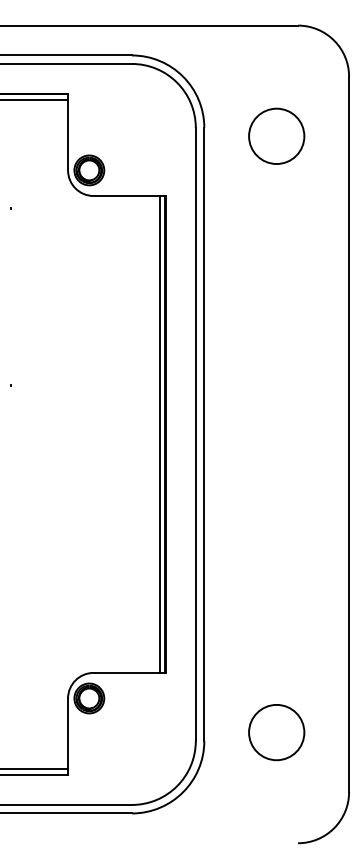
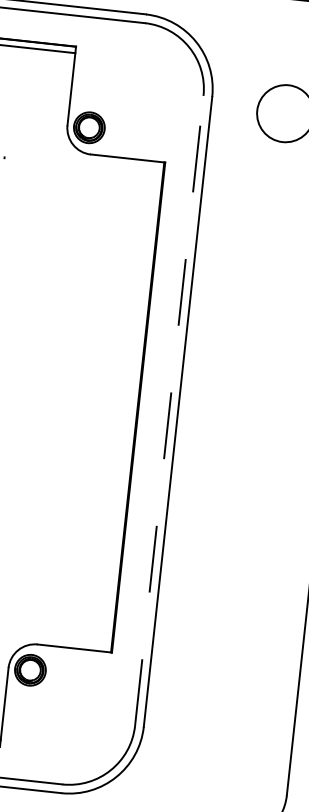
line: (160, 433) -> (133, 405), removed
line: (195, 434) -> (168, 410), solid -> dashed
circle: (276, 732) -> (218, 726), removed

